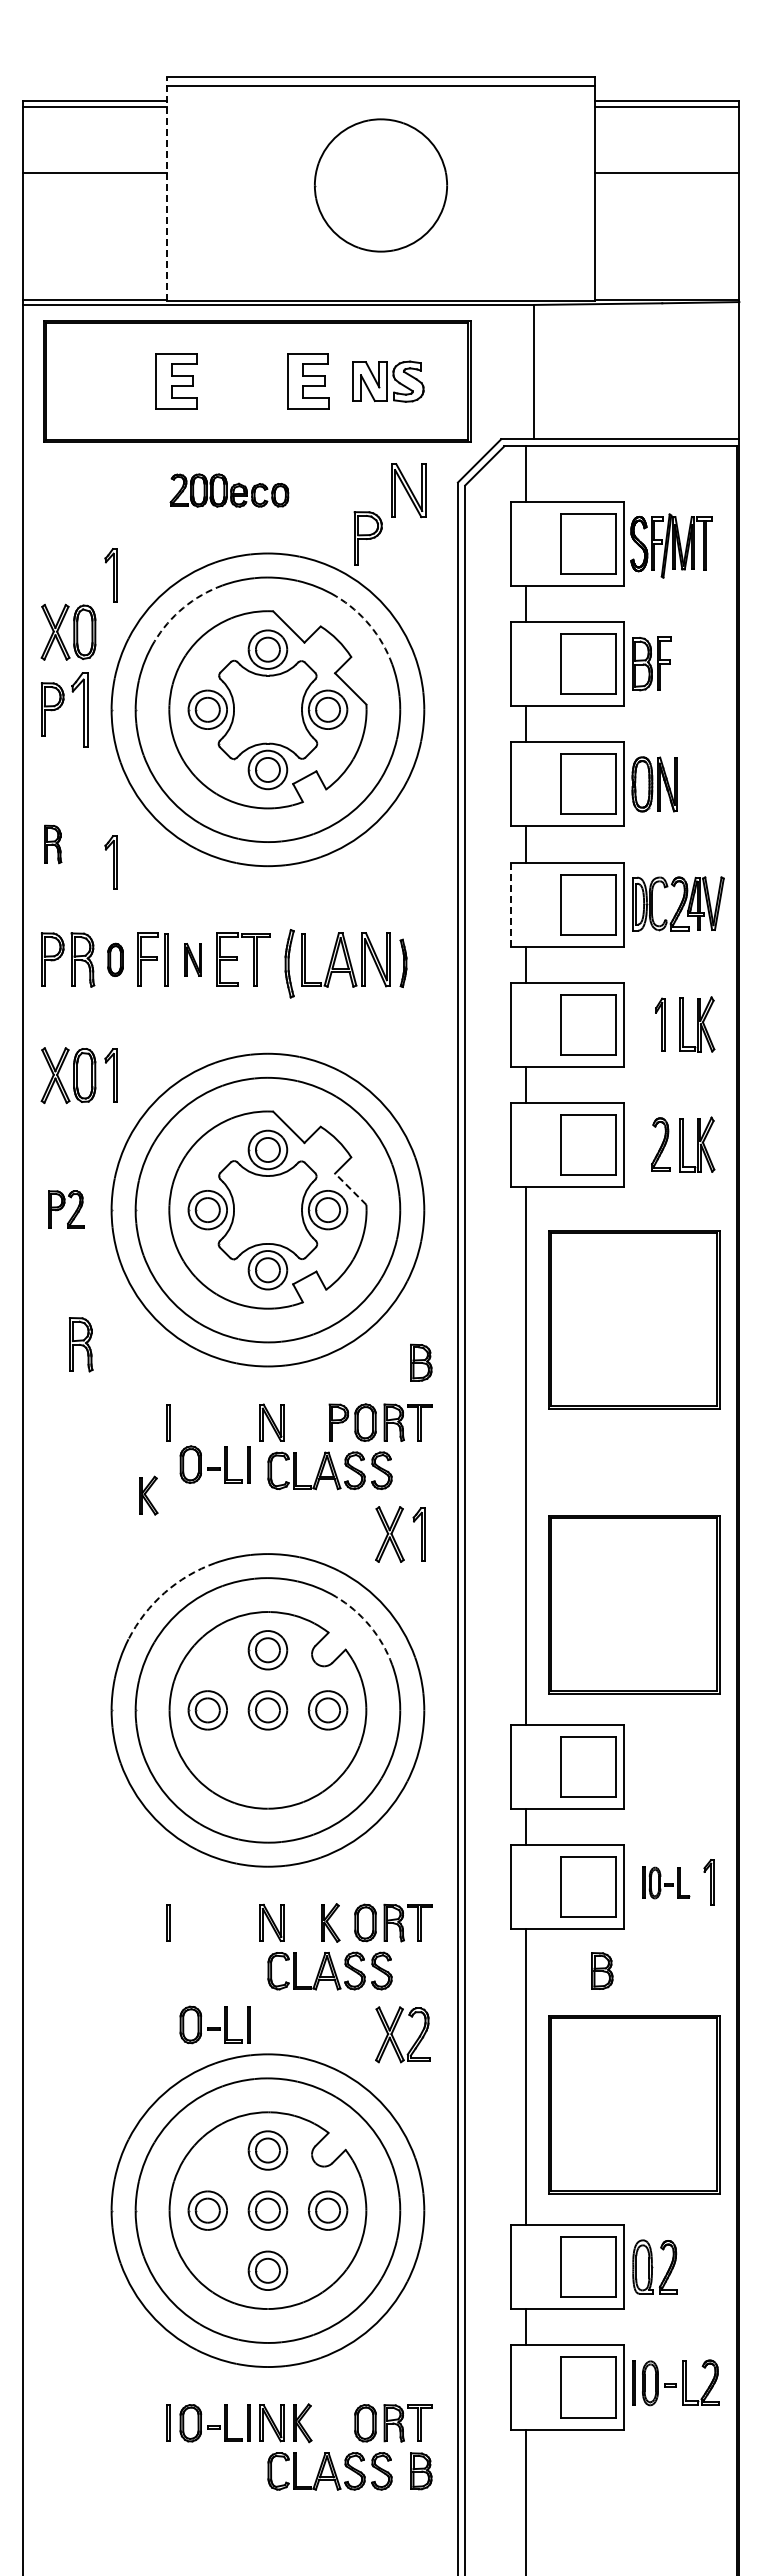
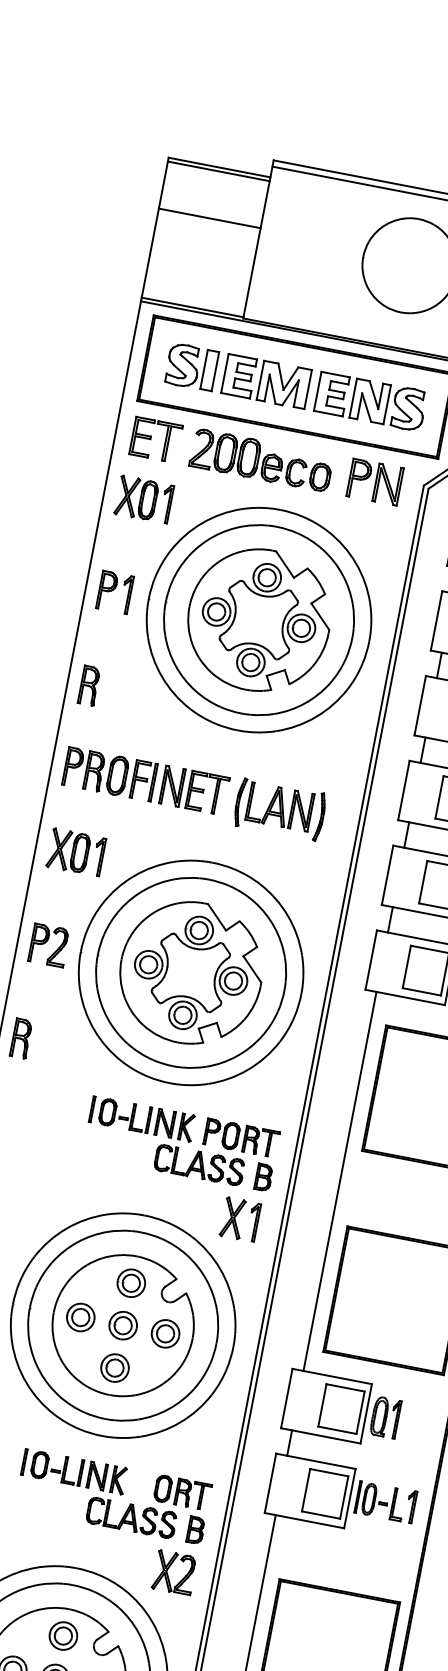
line: (166, 188) -> (258, 238), dashed -> solid
part: (108, 381) -> (191, 366), added
part: (240, 381) -> (284, 384), added
part: (388, 381) -> (388, 405), size x1.43
part: (72, 490) -> (151, 438), added
part: (229, 490) -> (261, 460), size x1.67
part: (367, 538) -> (359, 479), moved
arc: (183, 607) -> (213, 536), dashed -> solid
arc: (369, 625) -> (342, 574), dashed -> solid
part: (68, 631) -> (136, 497), moved
part: (79, 709) -> (126, 594), size x0.71
part: (53, 844) -> (89, 685), size x1.43
part: (110, 862) -> (127, 706), removed
line: (510, 905) -> (403, 791), dashed -> solid
part: (115, 959) -> (117, 775), size x1.67
part: (192, 959) -> (171, 785), size x1.67
part: (403, 963) -> (320, 817), size x1.43
line: (350, 1188) -> (252, 968), dashed -> solid
part: (66, 1209) -> (49, 945), size x1.43
part: (81, 1344) -> (21, 1038), moved
part: (421, 1362) -> (264, 1177), moved
part: (214, 1464) -> (124, 1115), moved
part: (148, 1495) -> (186, 1127), moved
arc: (164, 1592) -> (66, 1228), dashed -> solid
arc: (369, 1626) -> (206, 1280), dashed -> solid
part: (650, 1766) -> (385, 1417), added
part: (267, 1770) -> (114, 1368), added
part: (665, 1882) -> (380, 1501), size x1.43
part: (330, 1922) -> (118, 1479), moved
part: (602, 1970) -> (196, 1529), moved
part: (214, 2024) -> (56, 1468), moved

